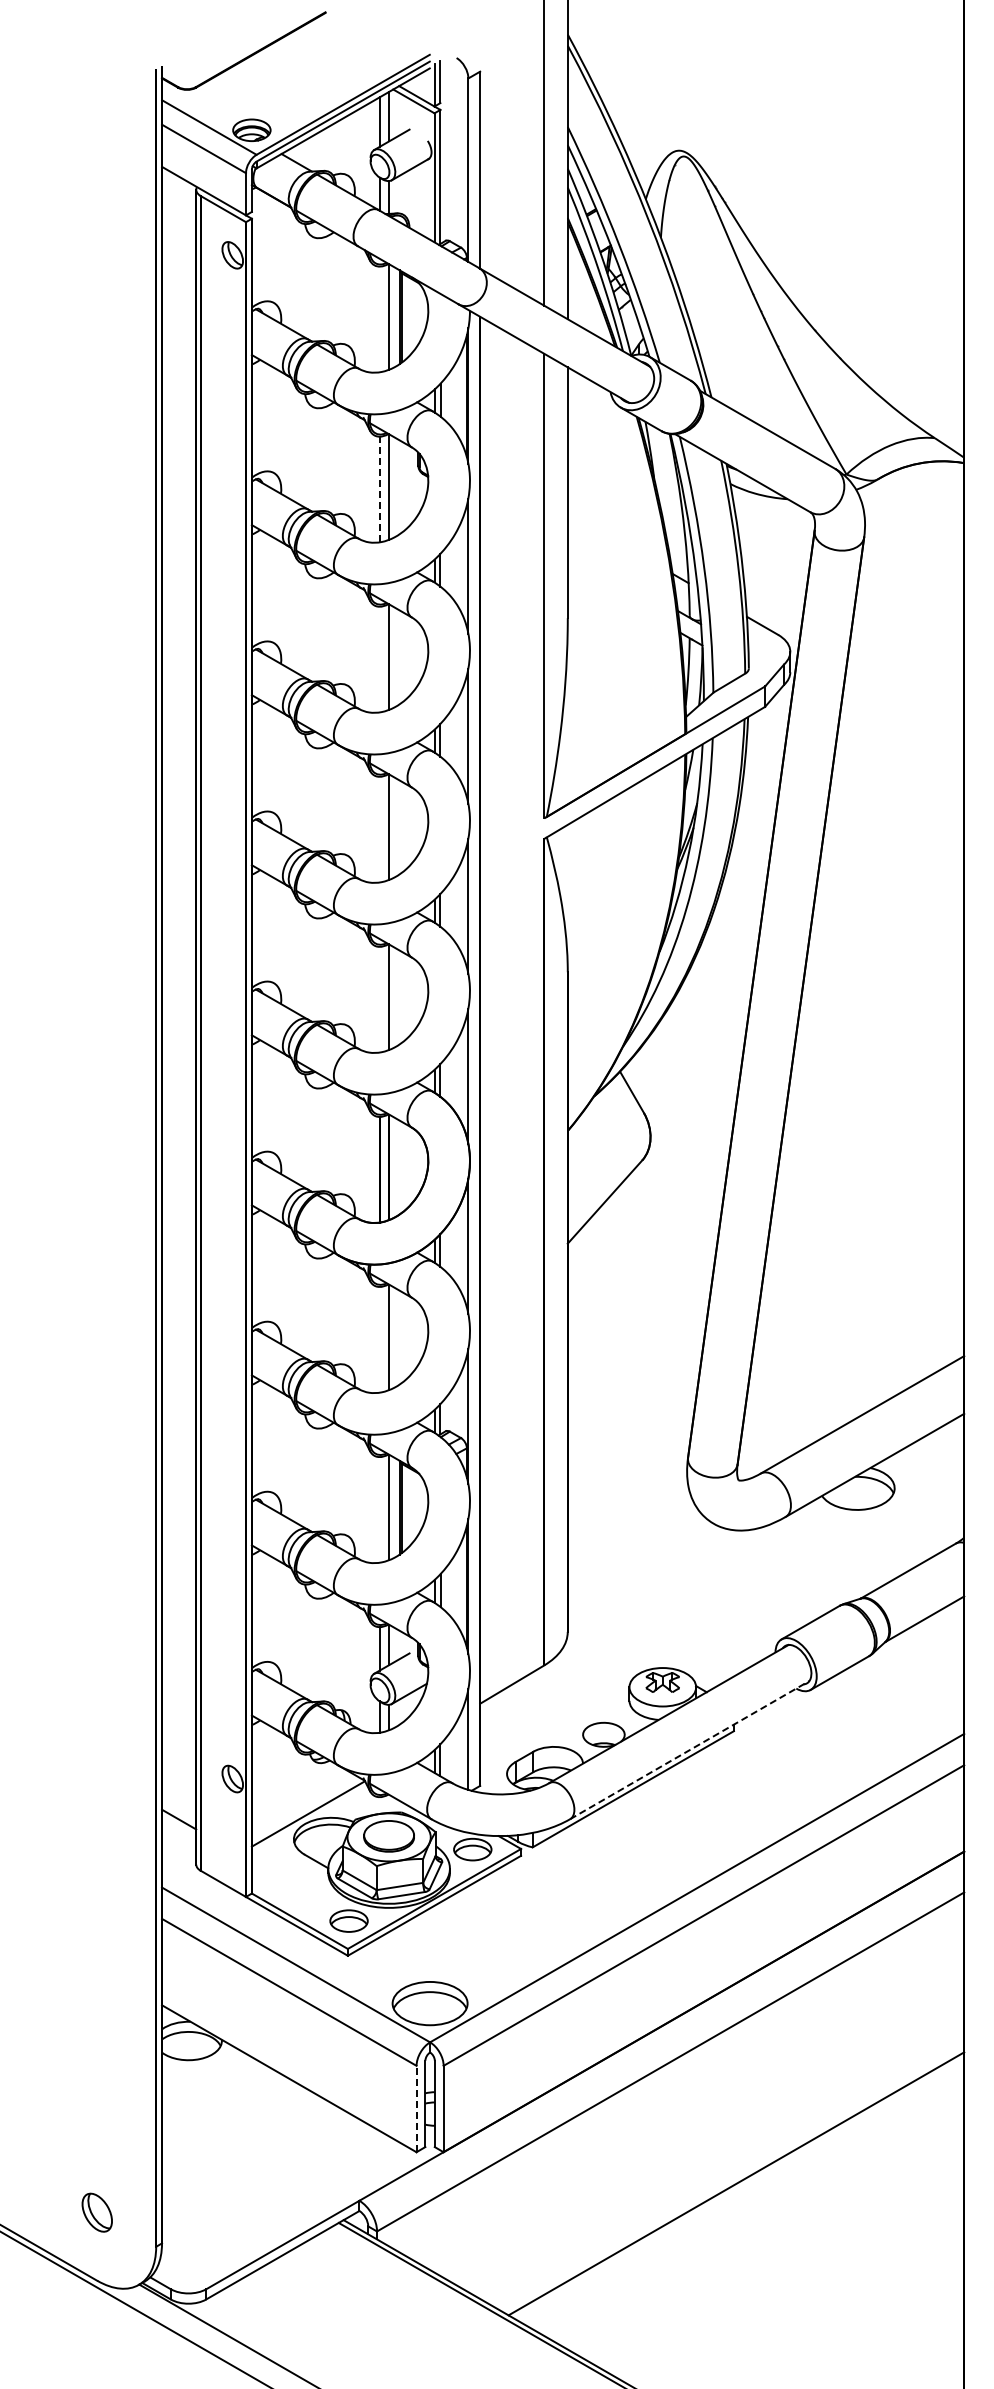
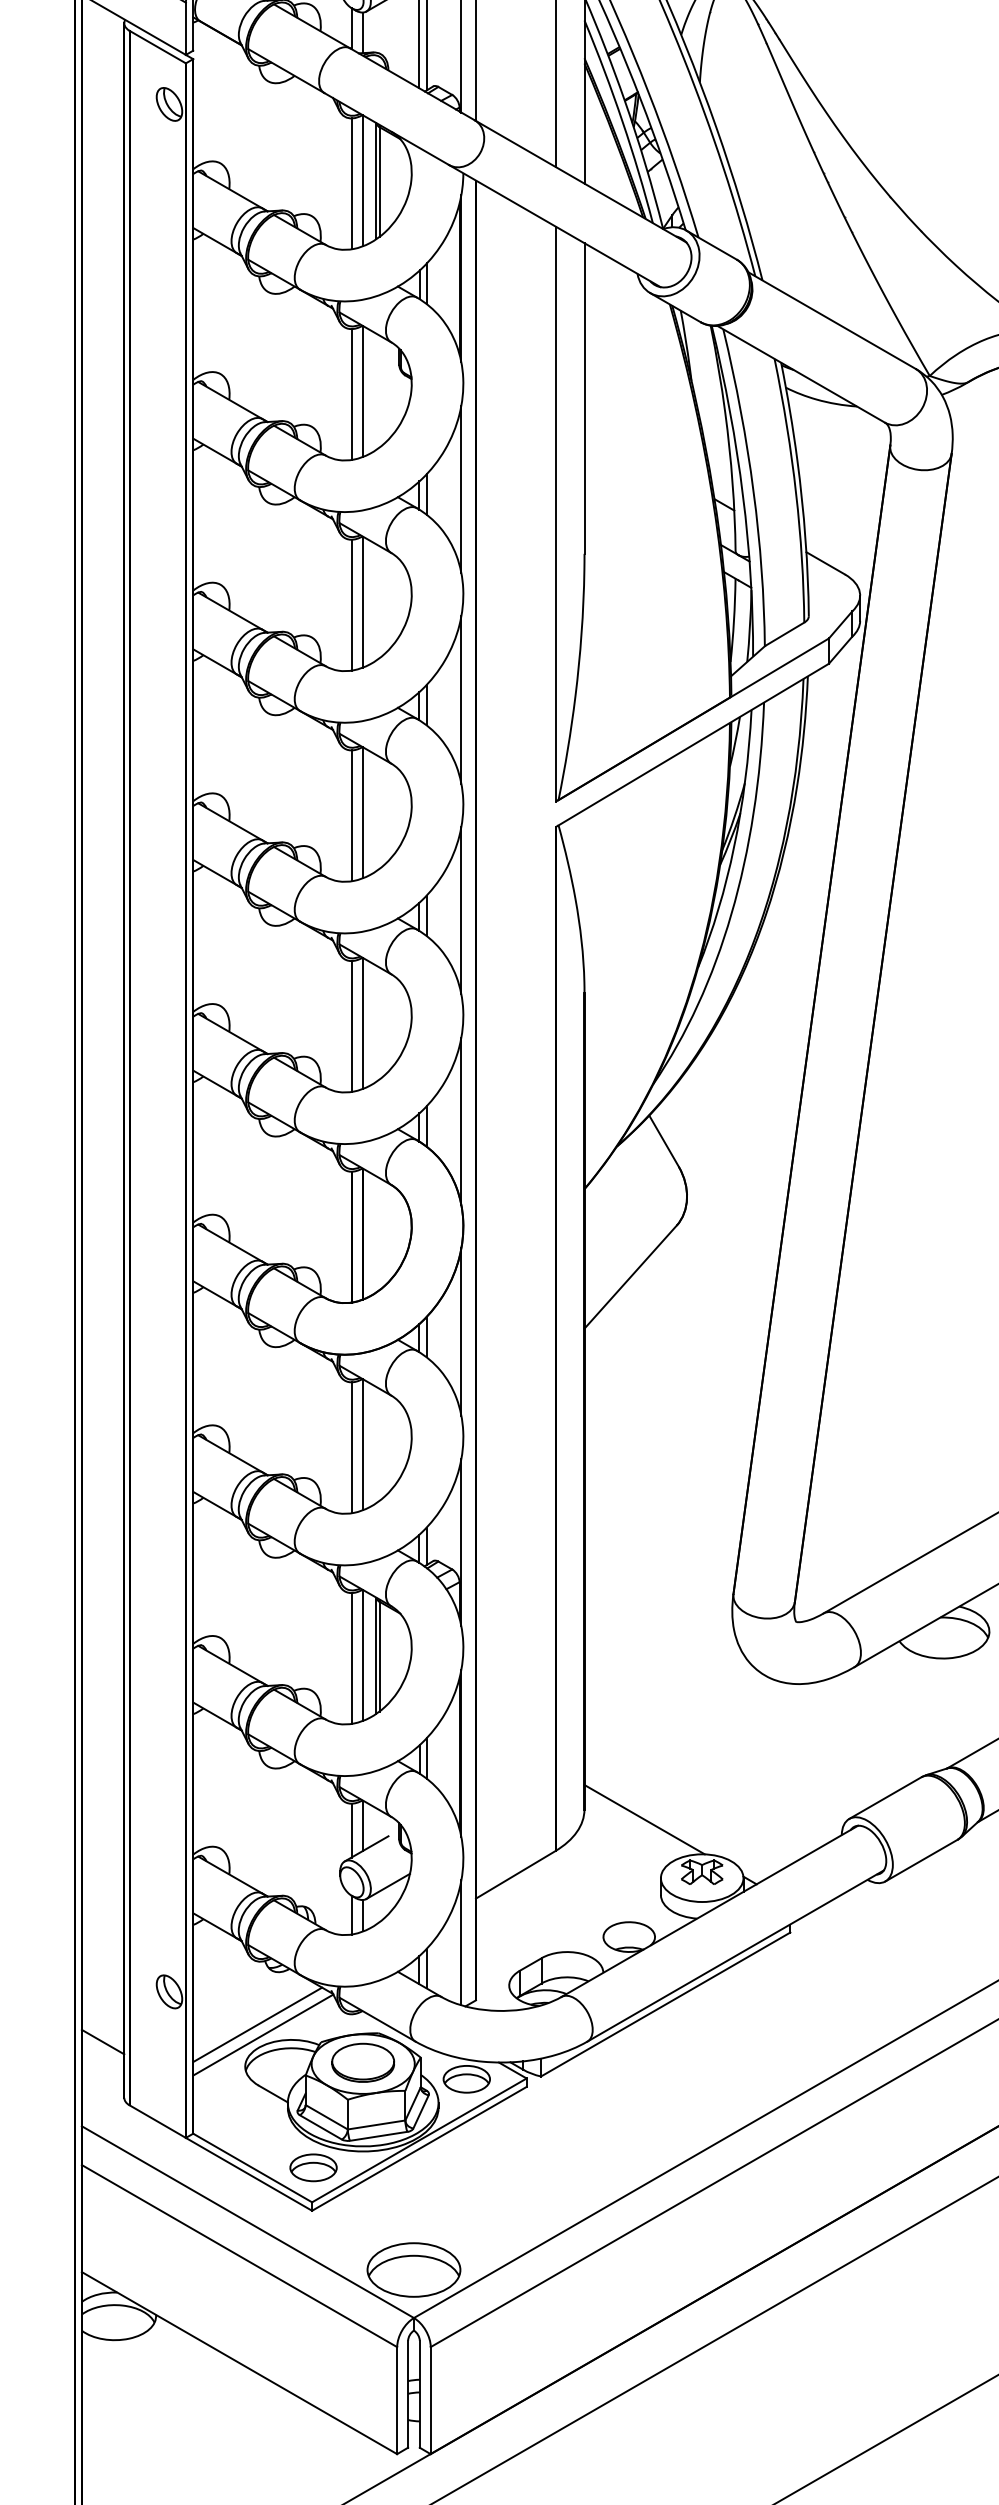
line: (379, 319) -> (351, 183), added
line: (379, 489) -> (351, 394), dashed -> solid
line: (379, 659) -> (351, 605), added
line: (379, 829) -> (351, 815), added
line: (379, 999) -> (351, 1026), added
line: (379, 1339) -> (351, 1447), added
line: (379, 1509) -> (351, 1657), added
line: (615, 1640) -> (643, 1820), added
line: (690, 1749) -> (736, 1955), dashed -> solid
line: (303, 1805) -> (257, 2024), added
line: (416, 2108) -> (397, 2399), dashed -> solid

